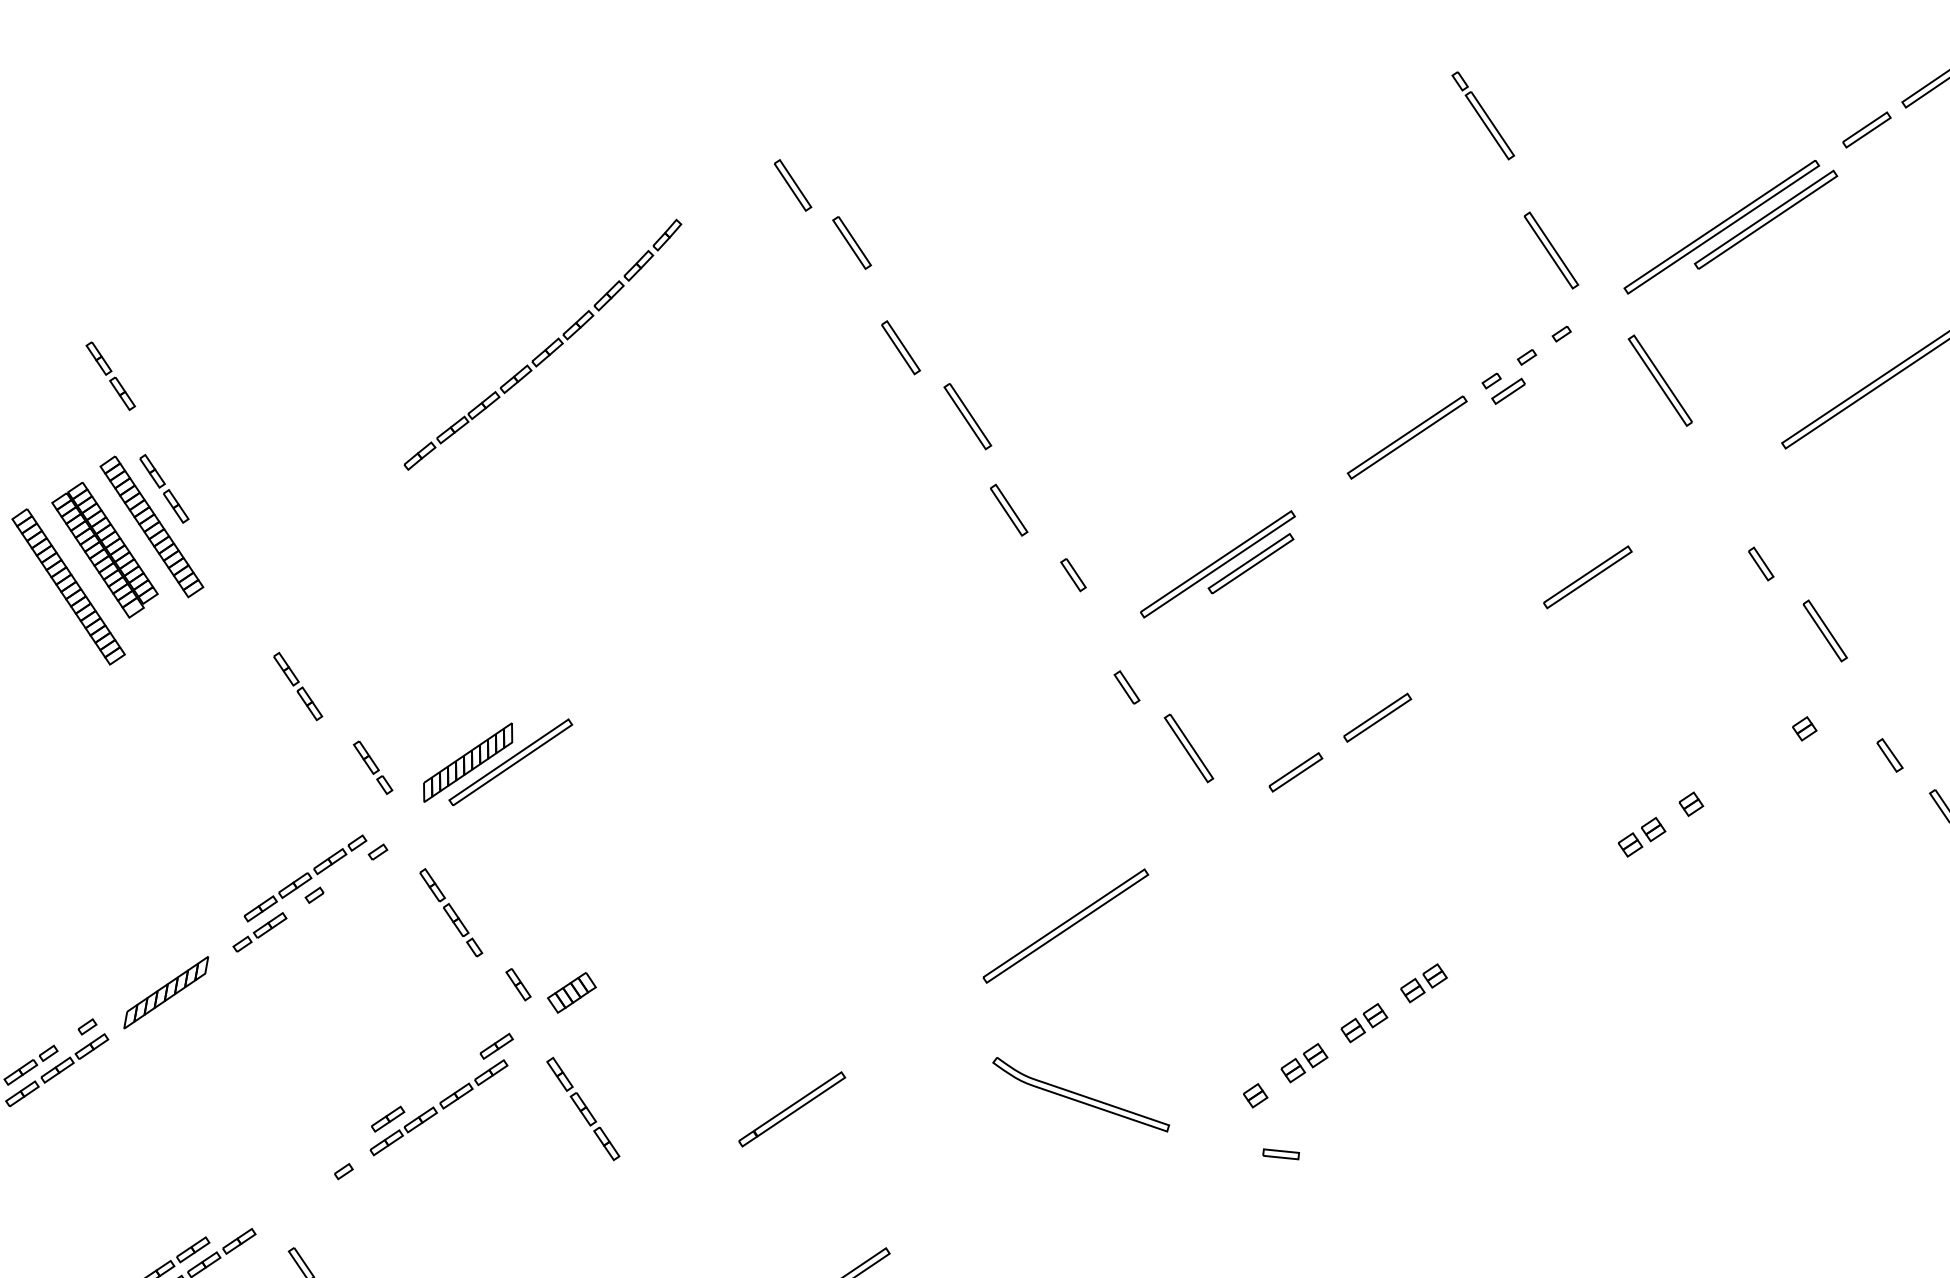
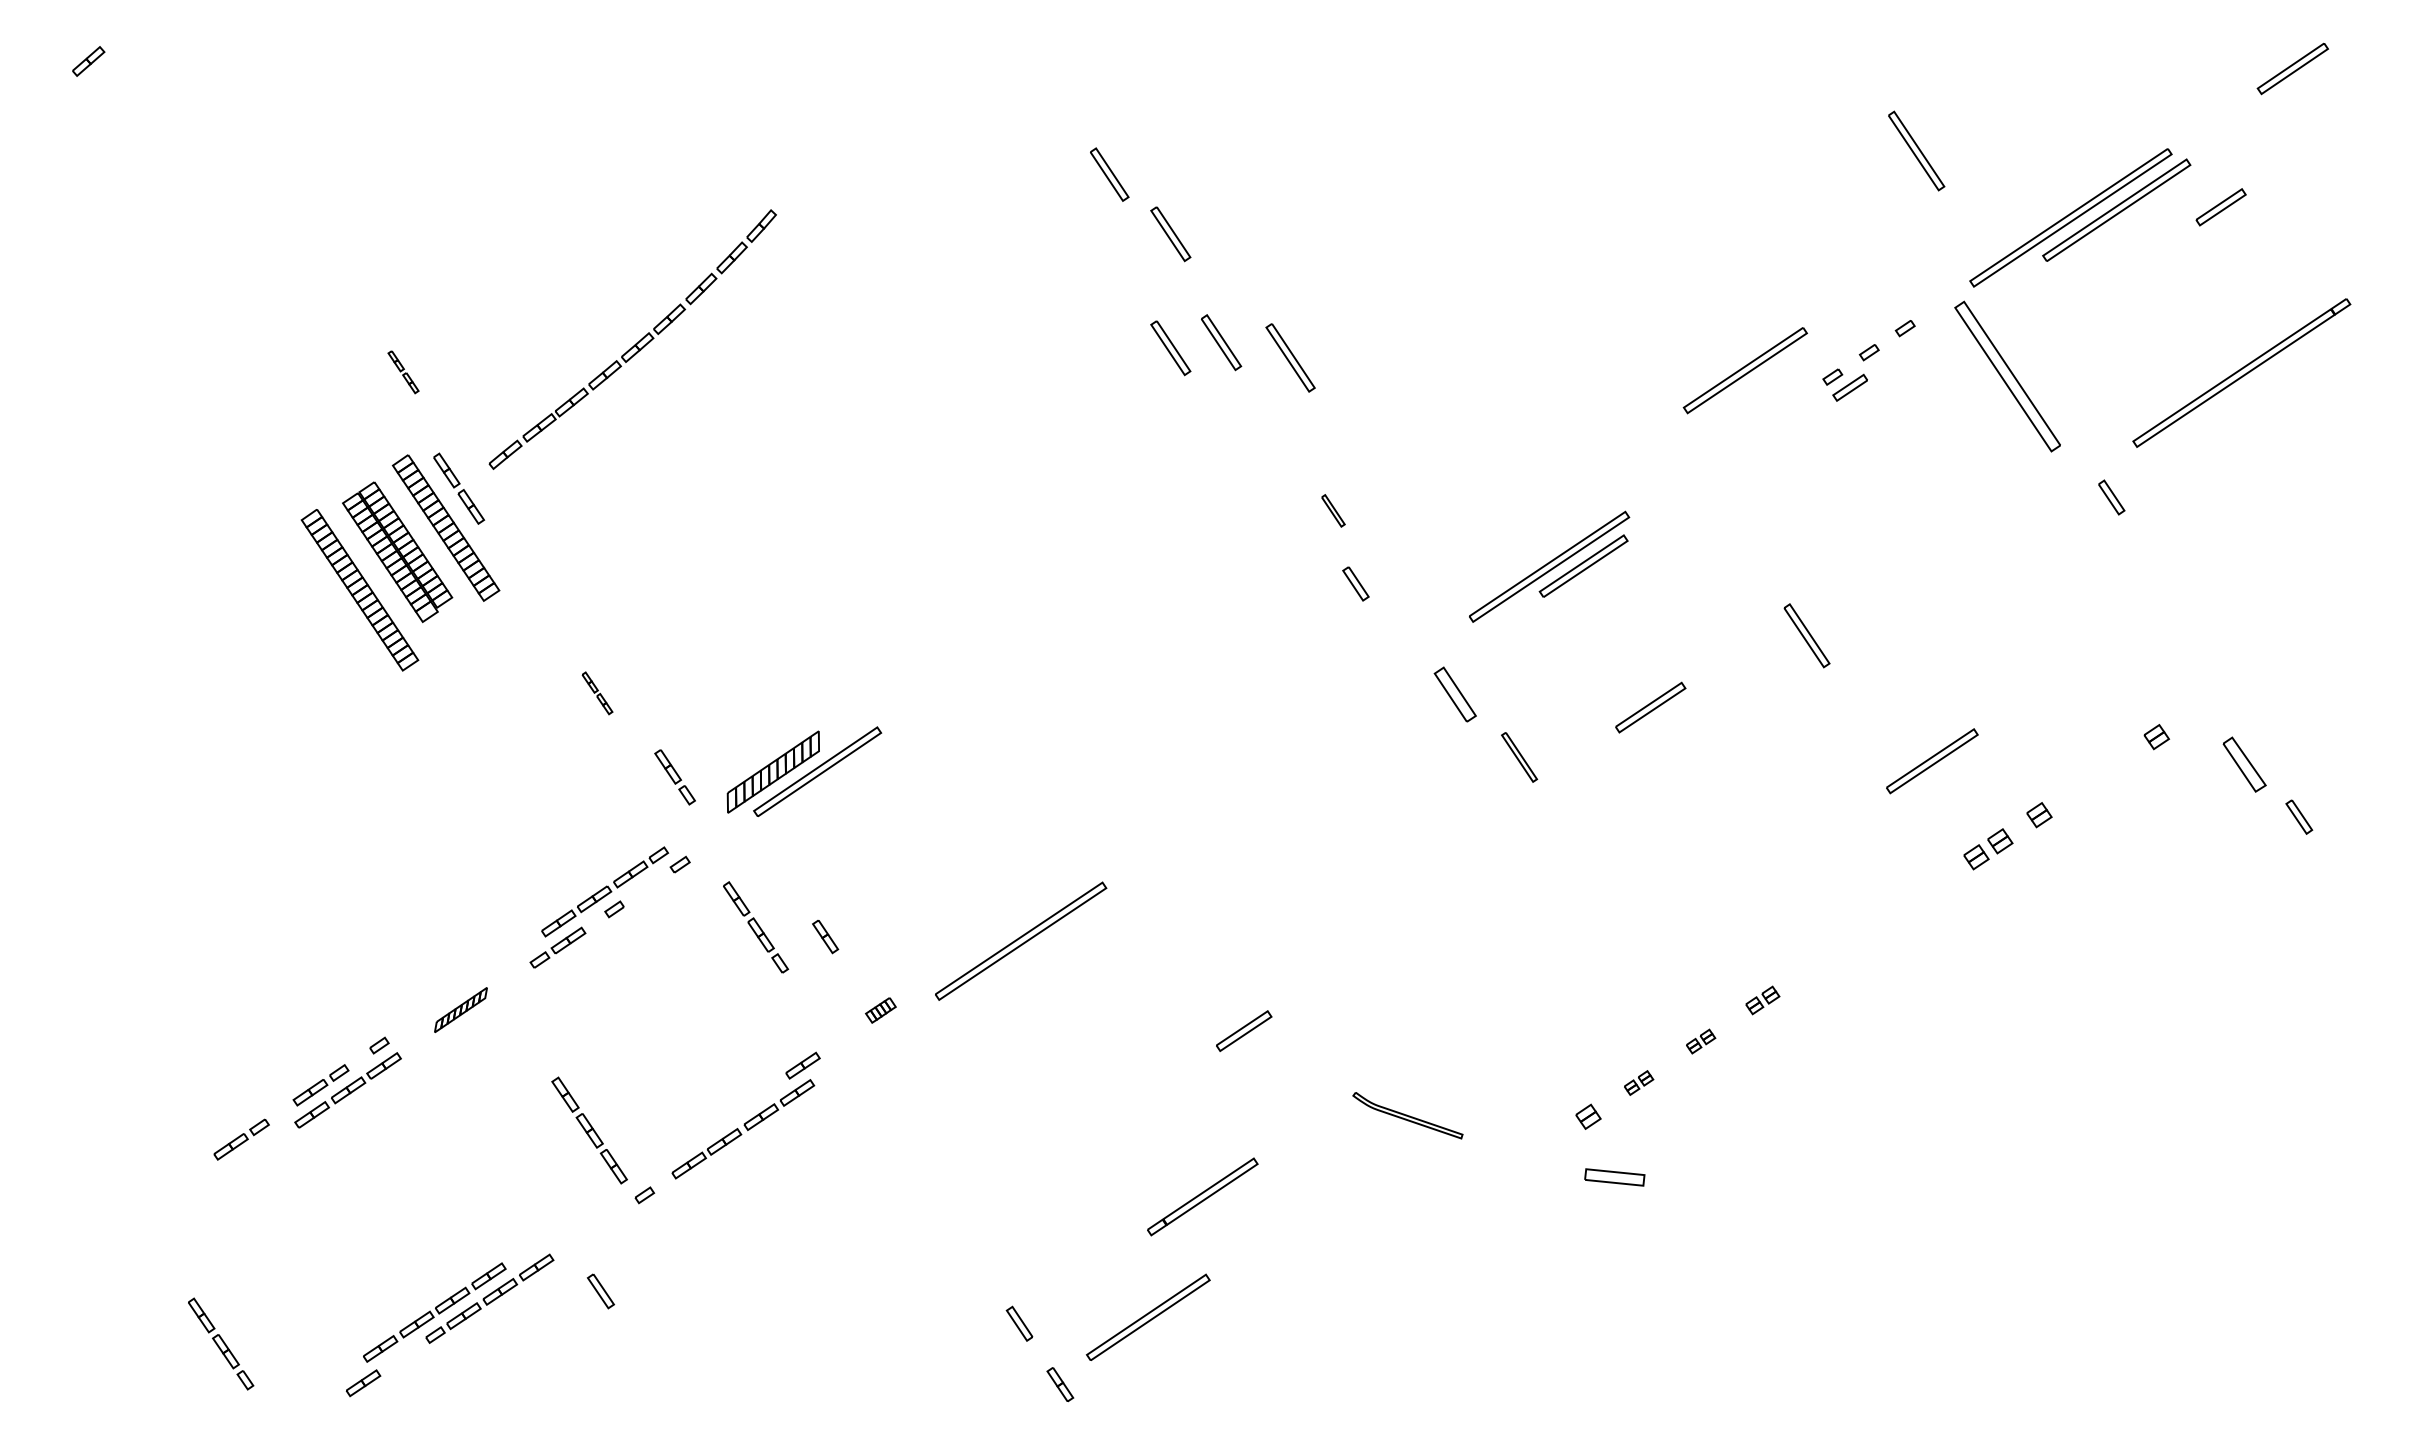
part: (1482, 115) -> (1823, 102), removed
part: (1866, 130) -> (2220, 207), moved
part: (1551, 250) -> (1916, 150), moved
part: (542, 344) -> (632, 339), moved
part: (851, 353) -> (1170, 348), added
part: (110, 376) -> (403, 372), size x0.6
part: (1659, 380) -> (2006, 376), size x1.6
part: (967, 416) -> (1290, 357), moved
part: (1406, 437) -> (1744, 370), moved
part: (1009, 509) -> (1333, 510), size x0.6
part: (1760, 564) -> (2111, 497), moved
part: (1073, 574) -> (1355, 583), moved
part: (1588, 577) -> (1932, 761), moved
part: (1824, 630) -> (1806, 635), moved
part: (298, 686) -> (597, 693), size x0.6
part: (1127, 686) -> (1455, 693), size x1.6
part: (1377, 717) -> (1650, 707), moved
part: (1188, 748) -> (1519, 757), size x0.7
part: (1890, 755) -> (2245, 764), size x1.6
part: (1296, 771) -> (1244, 1030), moved
part: (1066, 925) -> (1021, 940), moved
part: (1423, 983) -> (1762, 1000), size x0.7
part: (518, 985) -> (825, 937), moved
part: (165, 992) -> (460, 1009), size x0.6
part: (571, 993) -> (880, 1010), size x0.6
part: (1363, 1022) -> (1700, 1041), size x0.6
part: (1303, 1062) -> (1638, 1082), size x0.6
part: (1080, 1094) -> (1407, 1115), size x0.6
part: (583, 1108) -> (589, 1130), moved
part: (791, 1108) -> (1202, 1196), moved
part: (388, 1118) -> (690, 1140), removed
part: (1280, 1154) -> (1614, 1177), size x1.6

